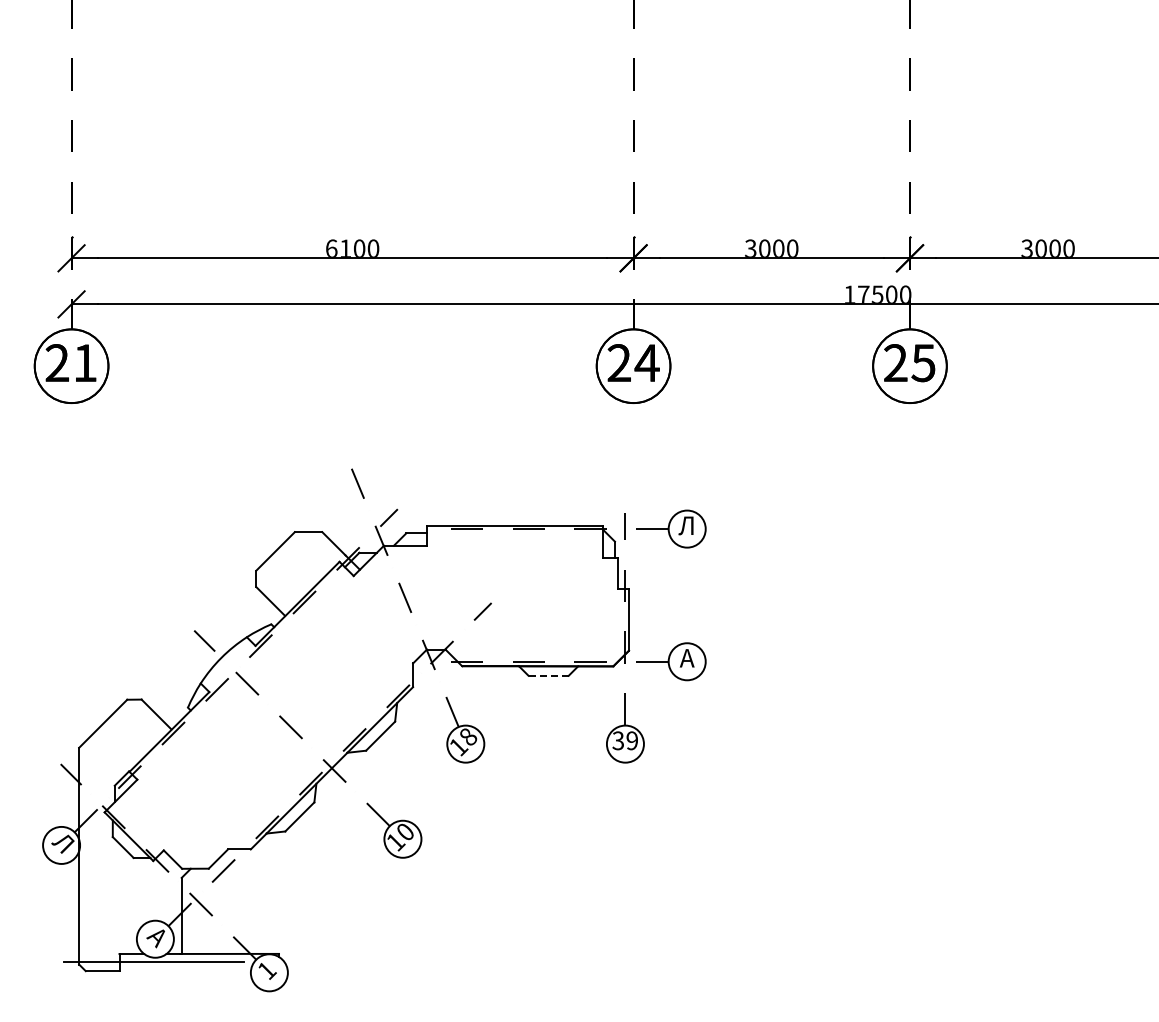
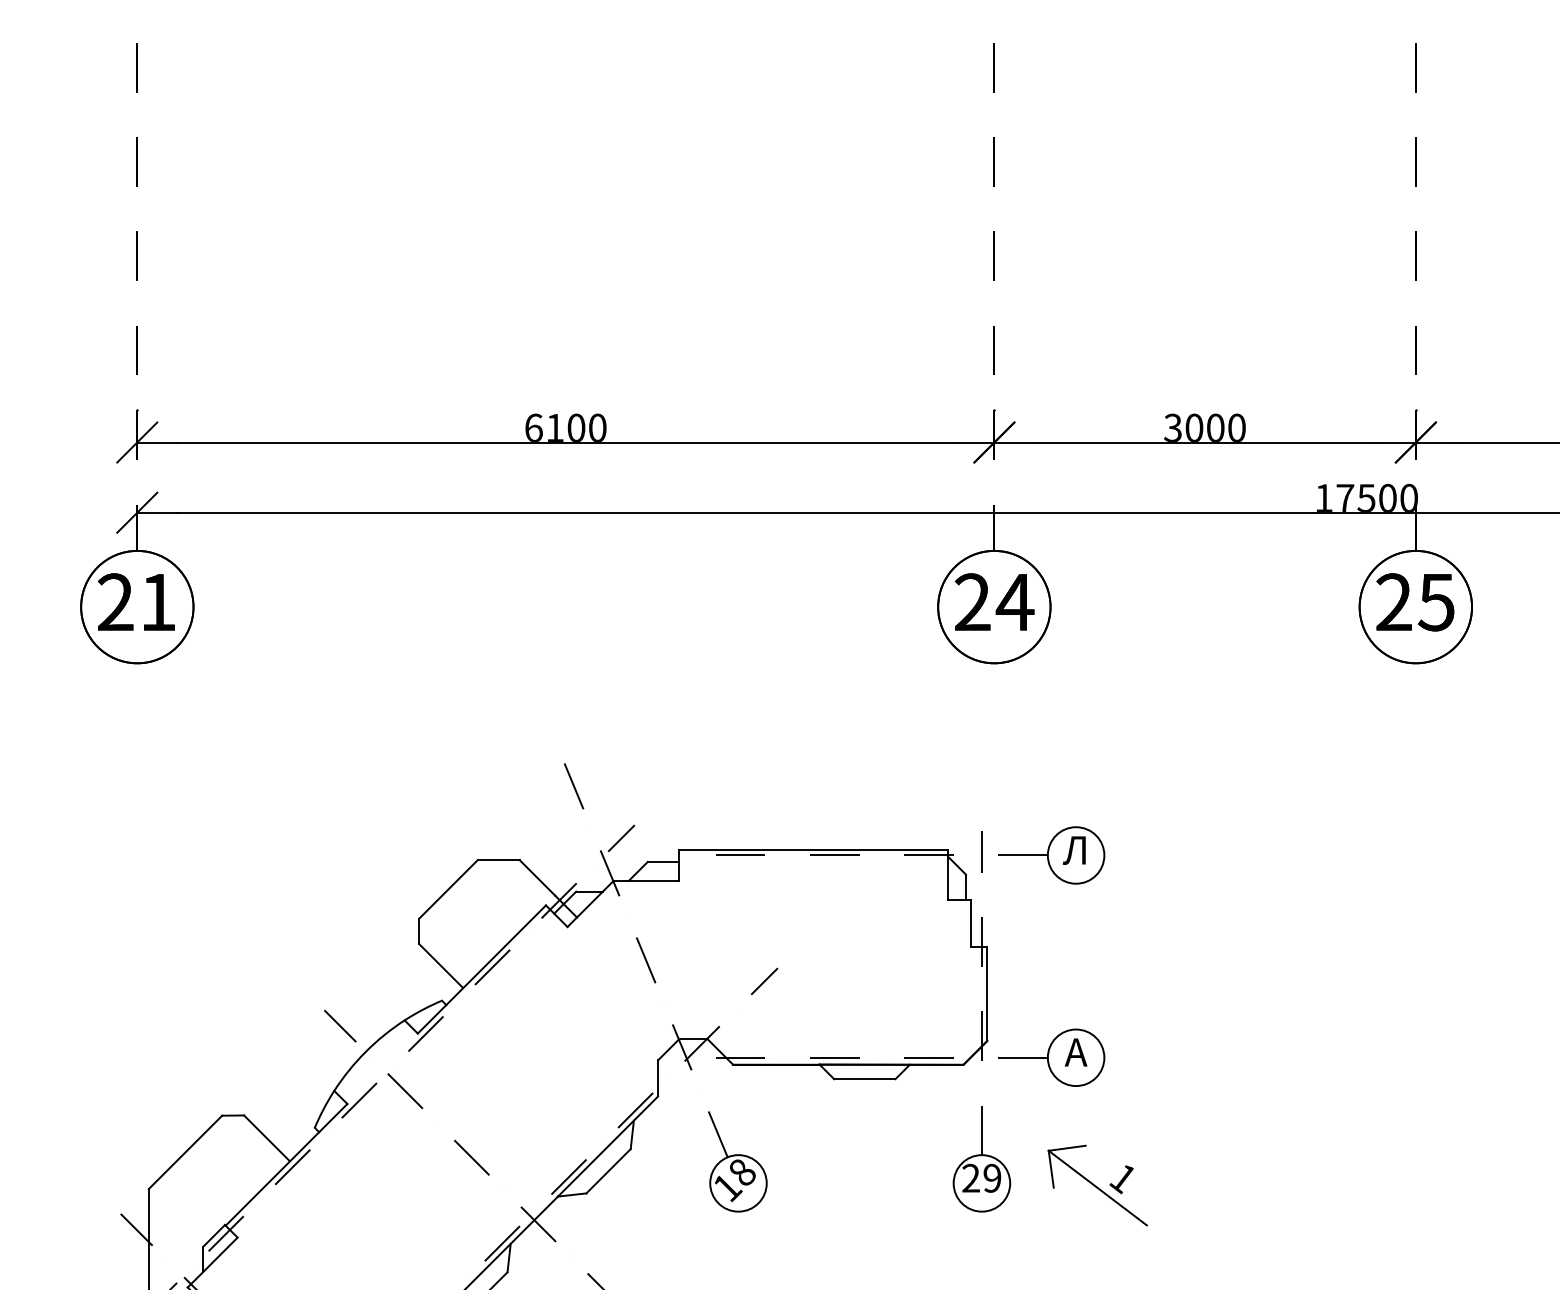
line: (548, 675) -> (864, 1078), dashed -> solid
text: (618, 740) -> (971, 1177), 39 -> 29
part: (701, 745) -> (1097, 1185), added

